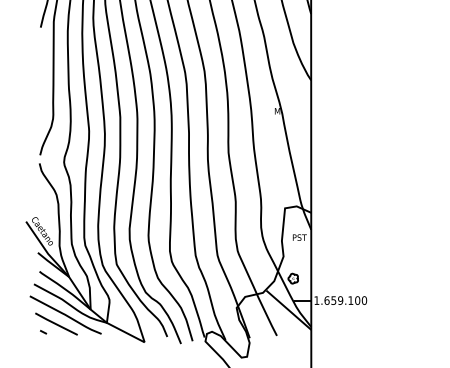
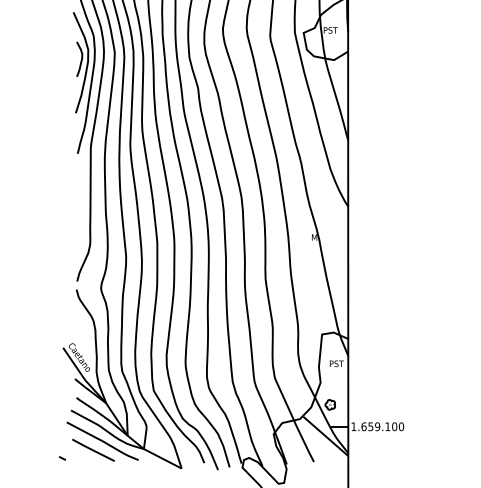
line: (43, 332) -> (62, 458), moved

